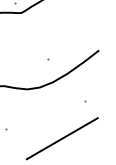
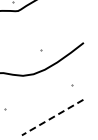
line: (62, 138) -> (52, 117), solid -> dashed

